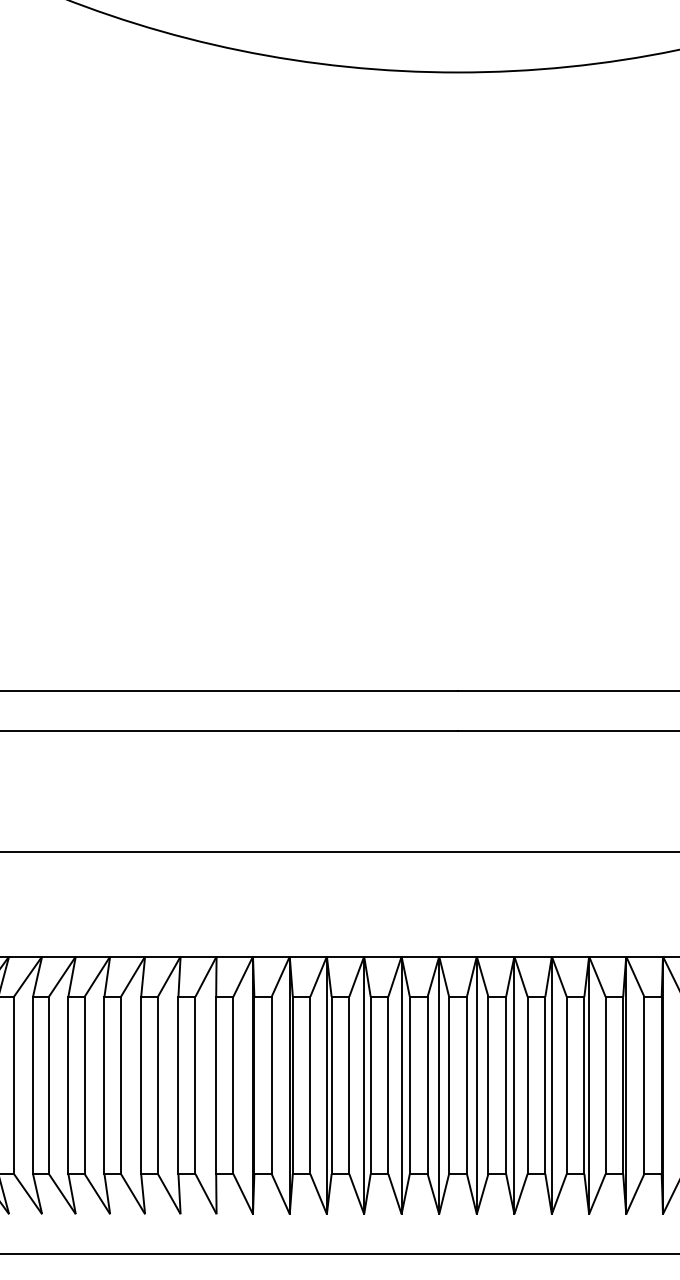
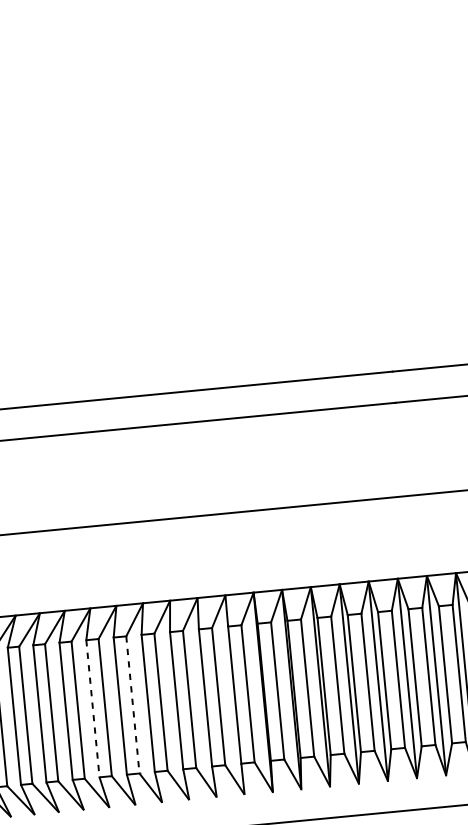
line: (33, 1085) -> (93, 708), solid -> dashed
line: (84, 1085) -> (132, 705), solid -> dashed

